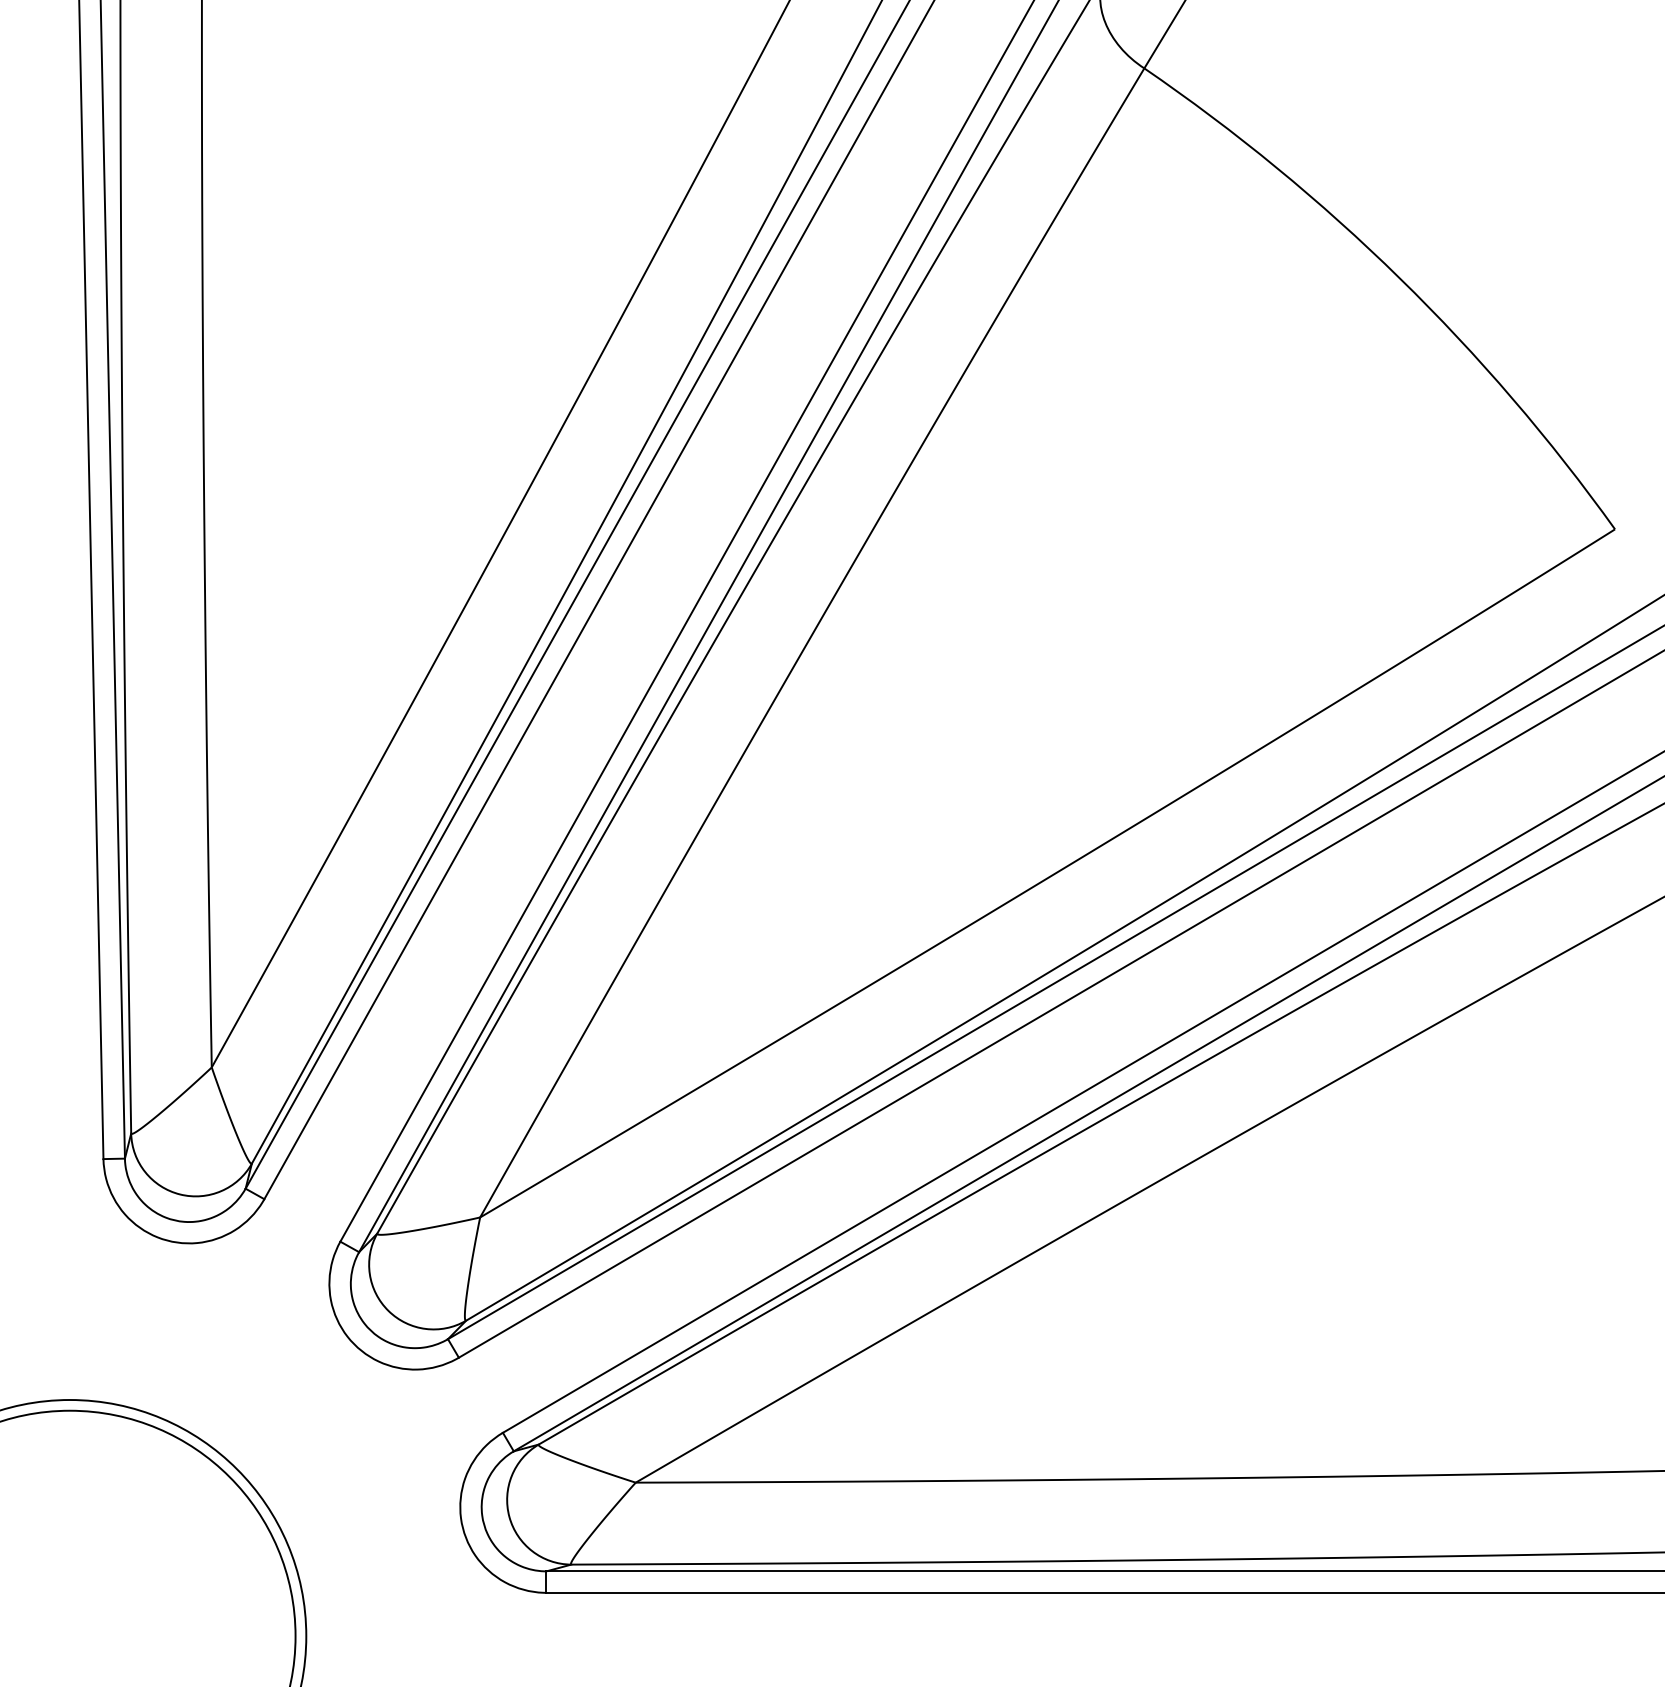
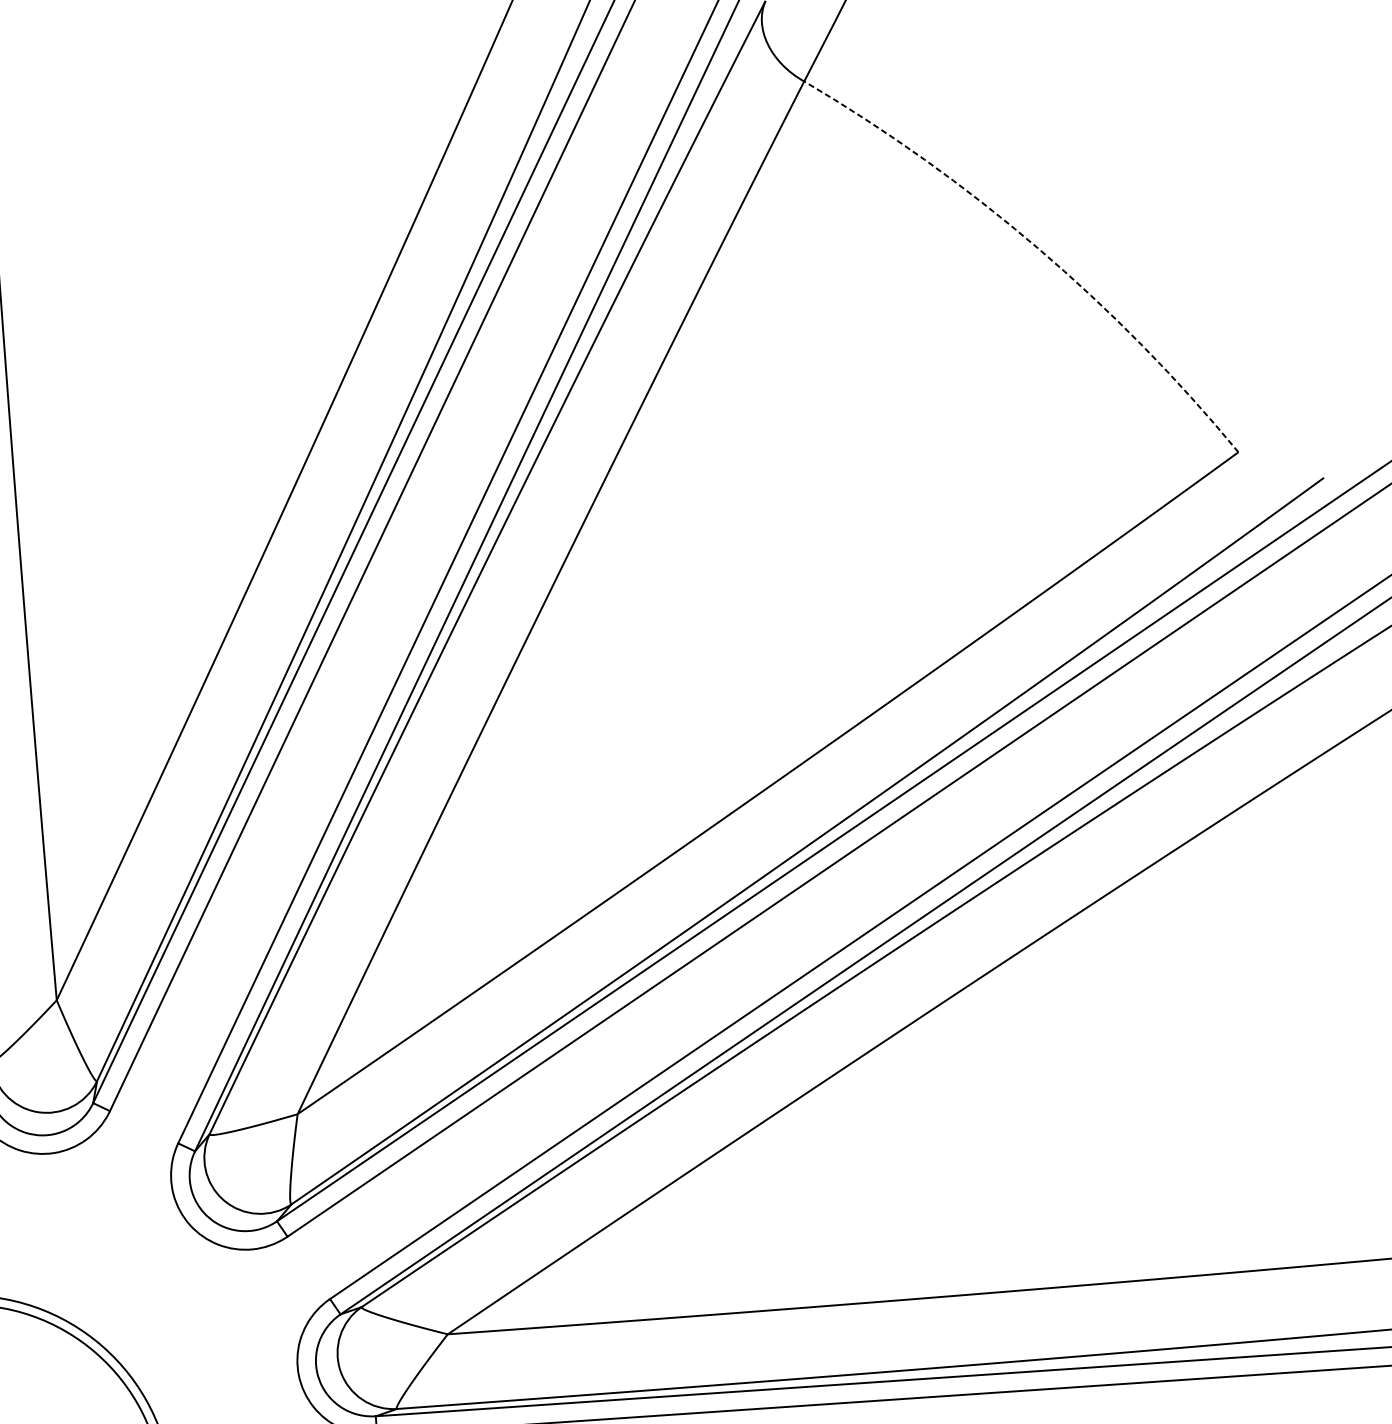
arc: (1399, 278) -> (1037, 248), solid -> dashed

